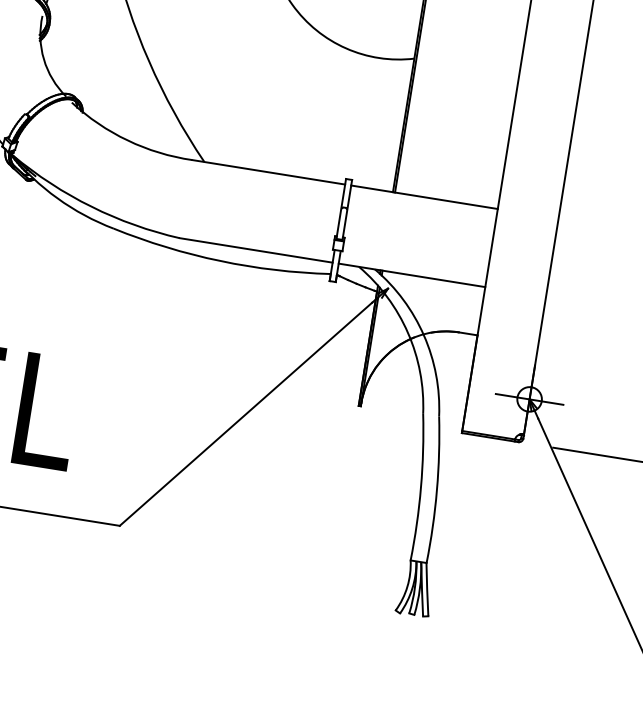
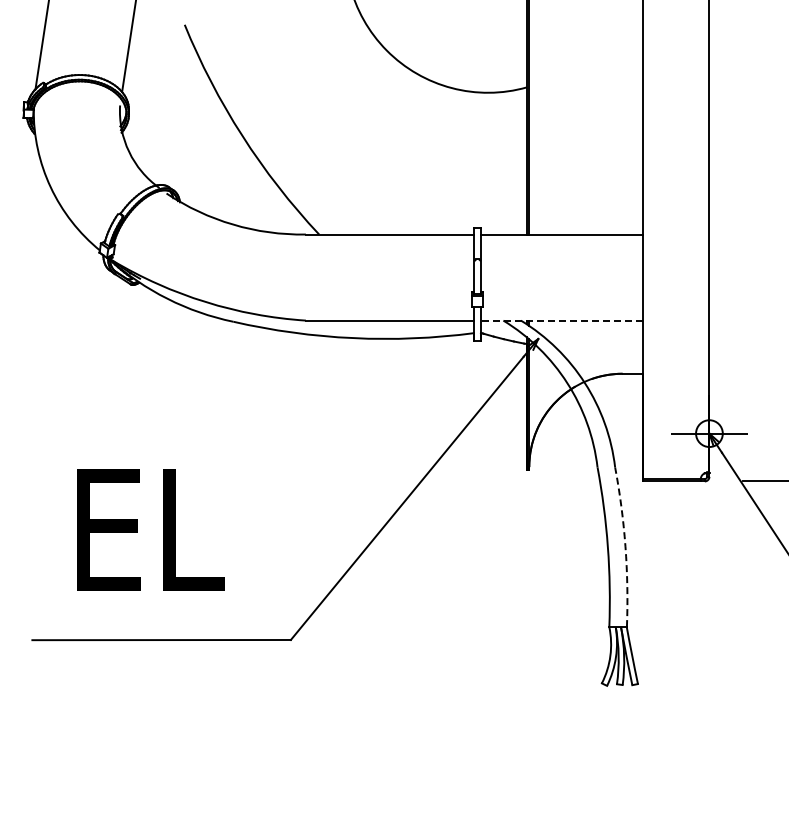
line: (411, 275) -> (561, 320), solid -> dashed
arc: (437, 489) -> (625, 546), solid -> dashed

